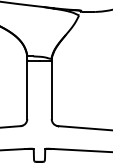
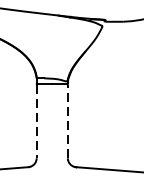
line: (27, 90) -> (36, 121), solid -> dashed
line: (51, 90) -> (67, 121), solid -> dashed

